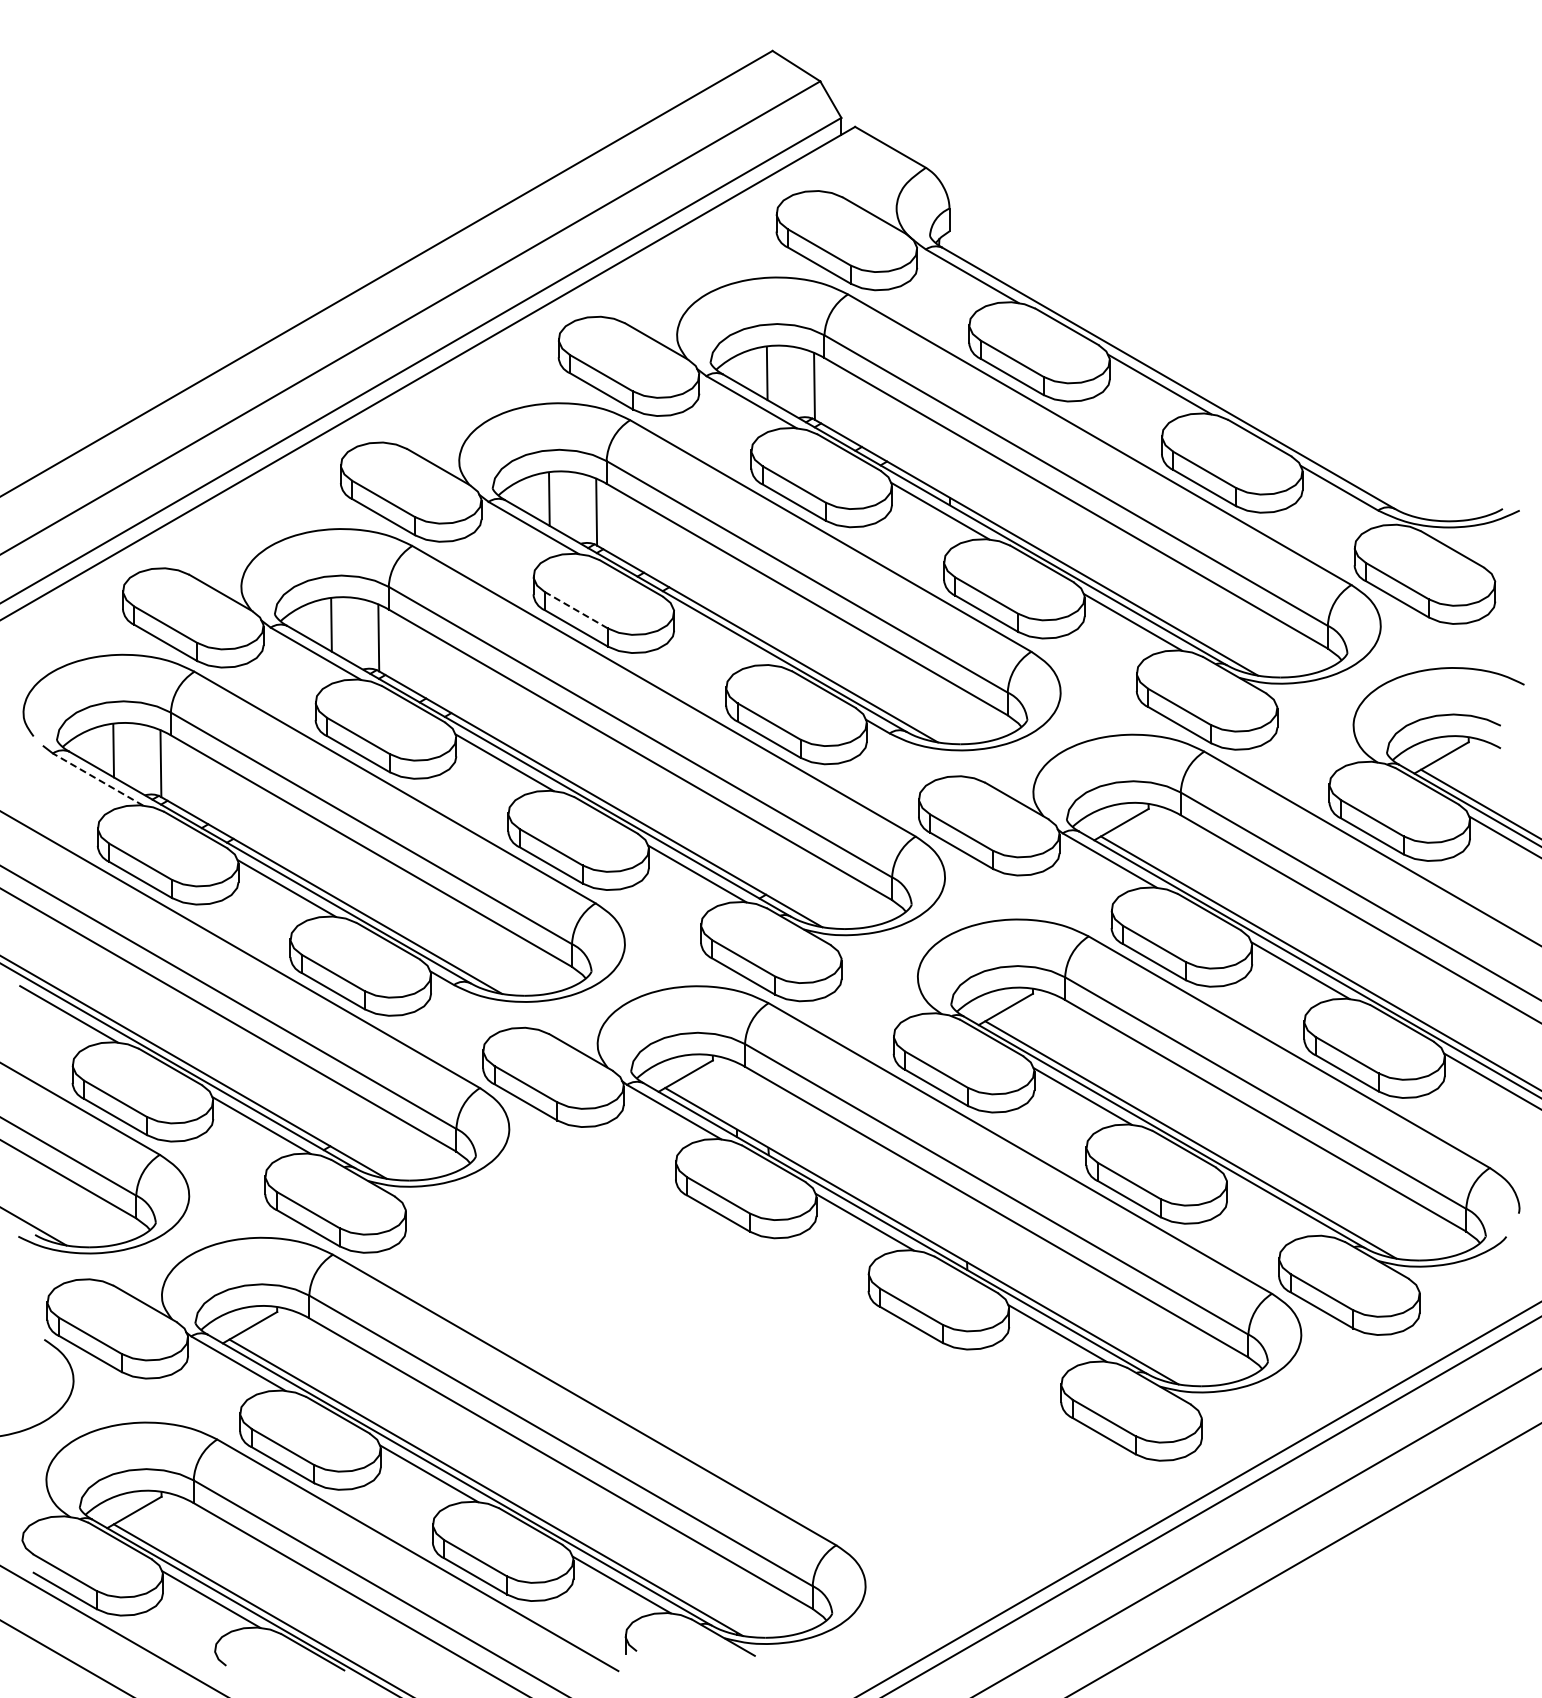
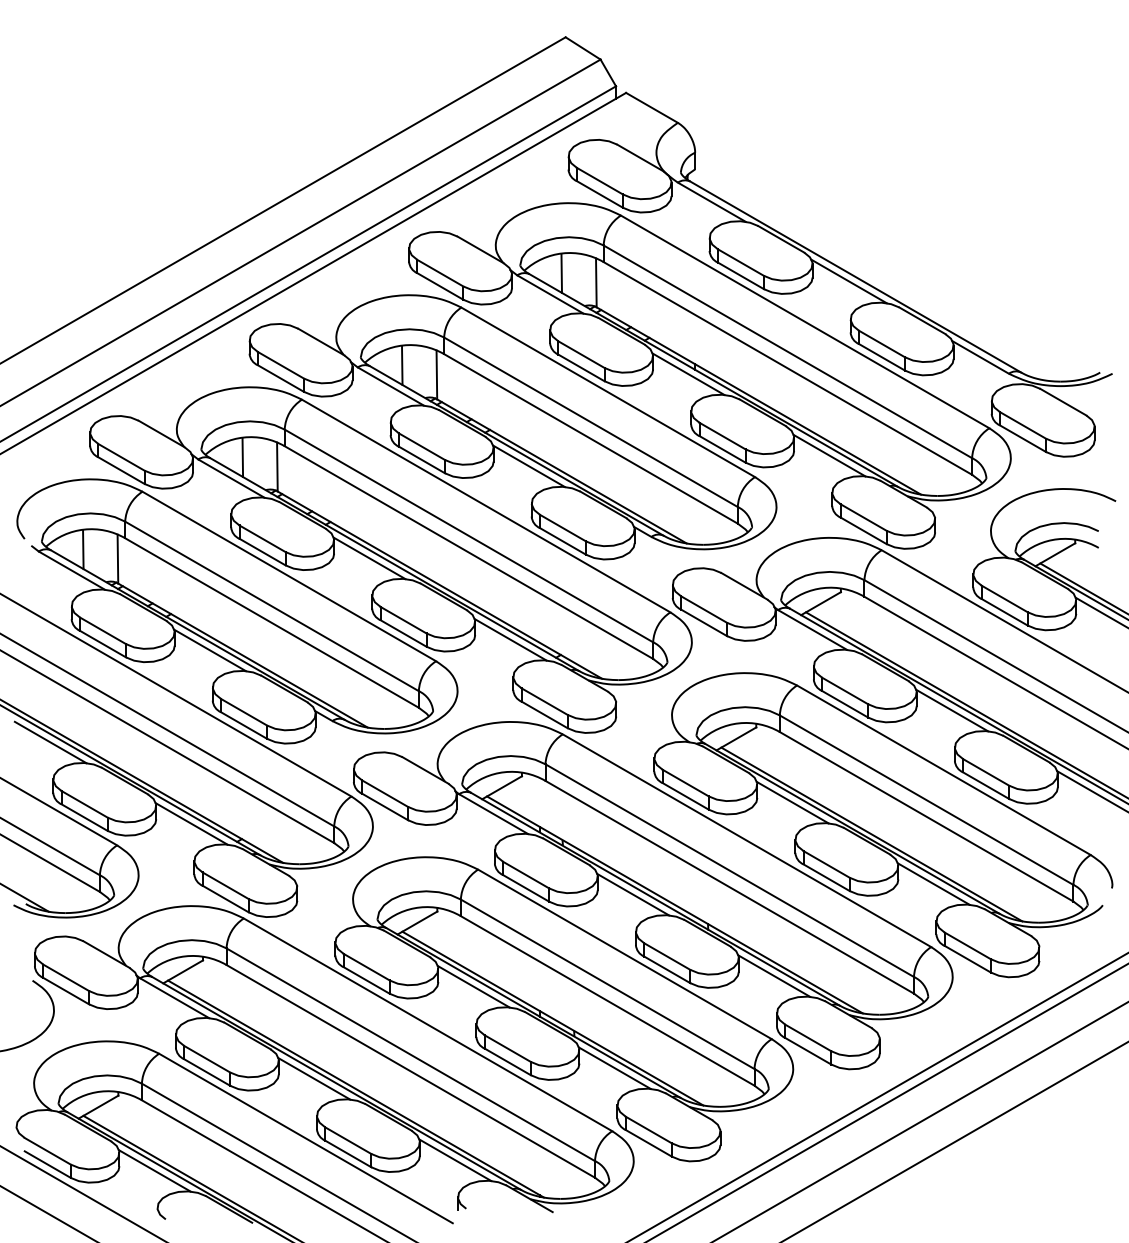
line: (575, 609) -> (421, 446), dashed -> solid
line: (722, 636) -> (528, 465), added
line: (97, 779) -> (71, 570), dashed -> solid
line: (1275, 1207) -> (933, 883), added
part: (770, 1378) -> (564, 1009), added

